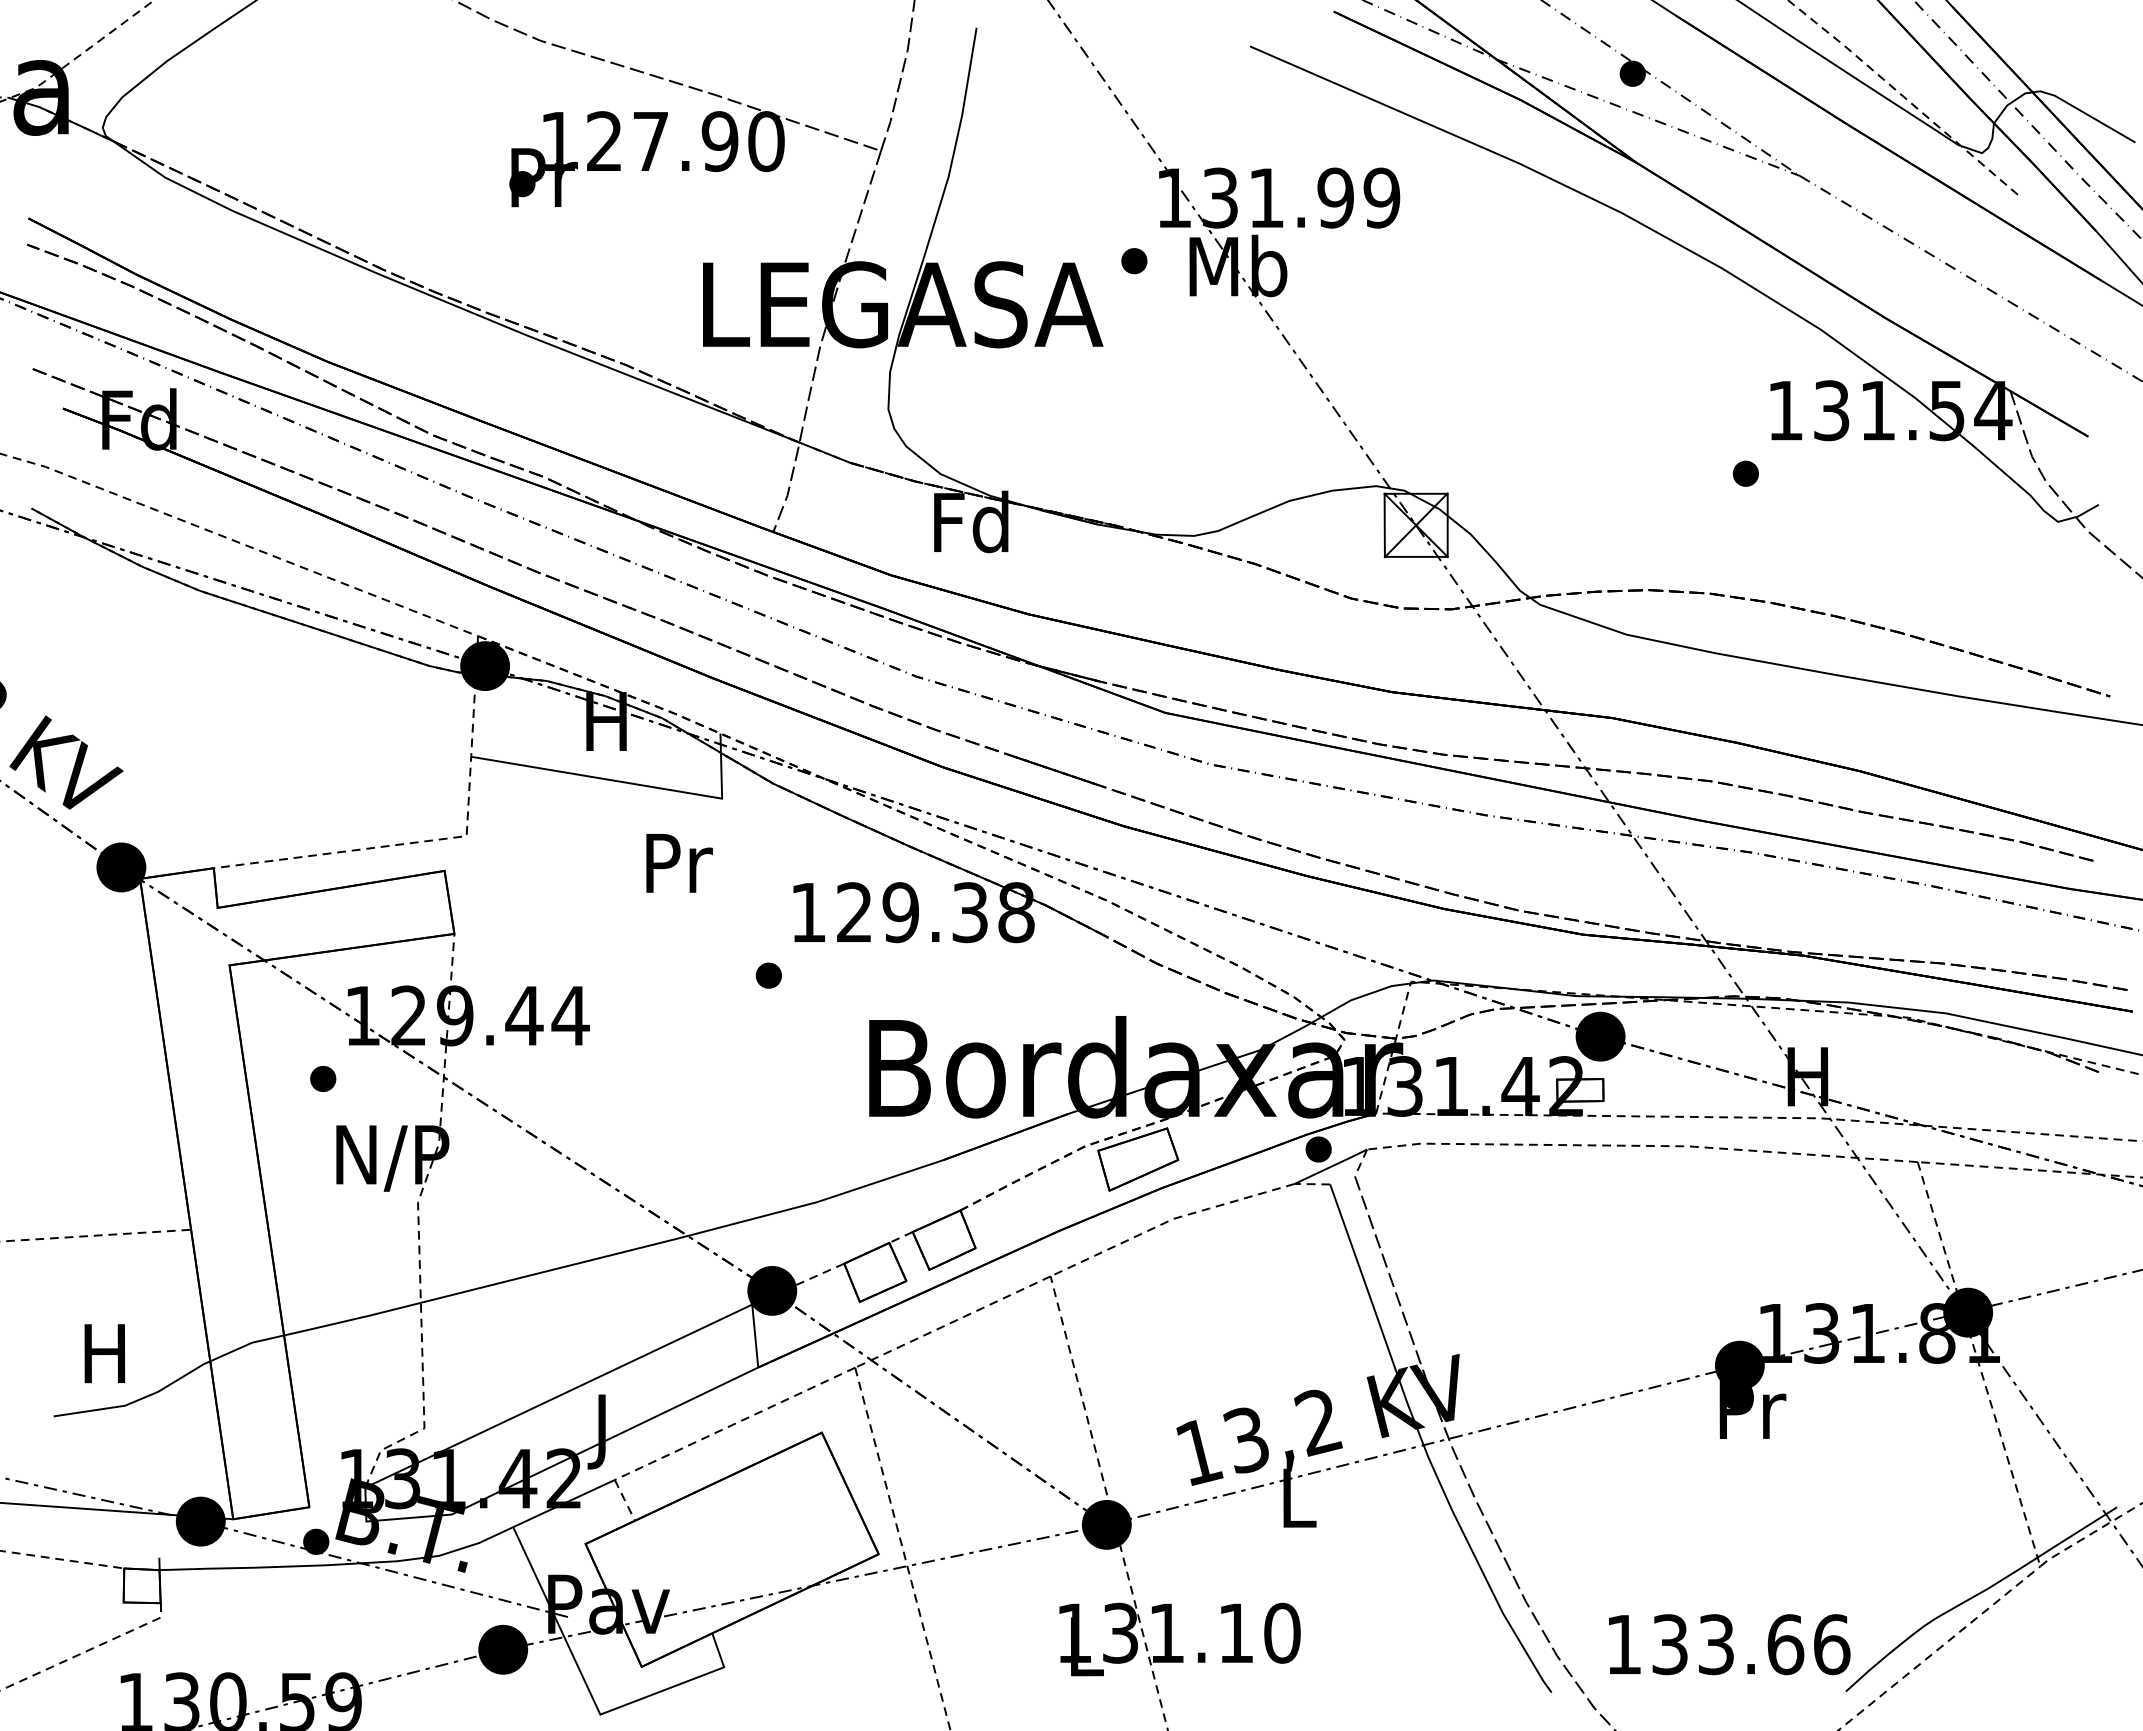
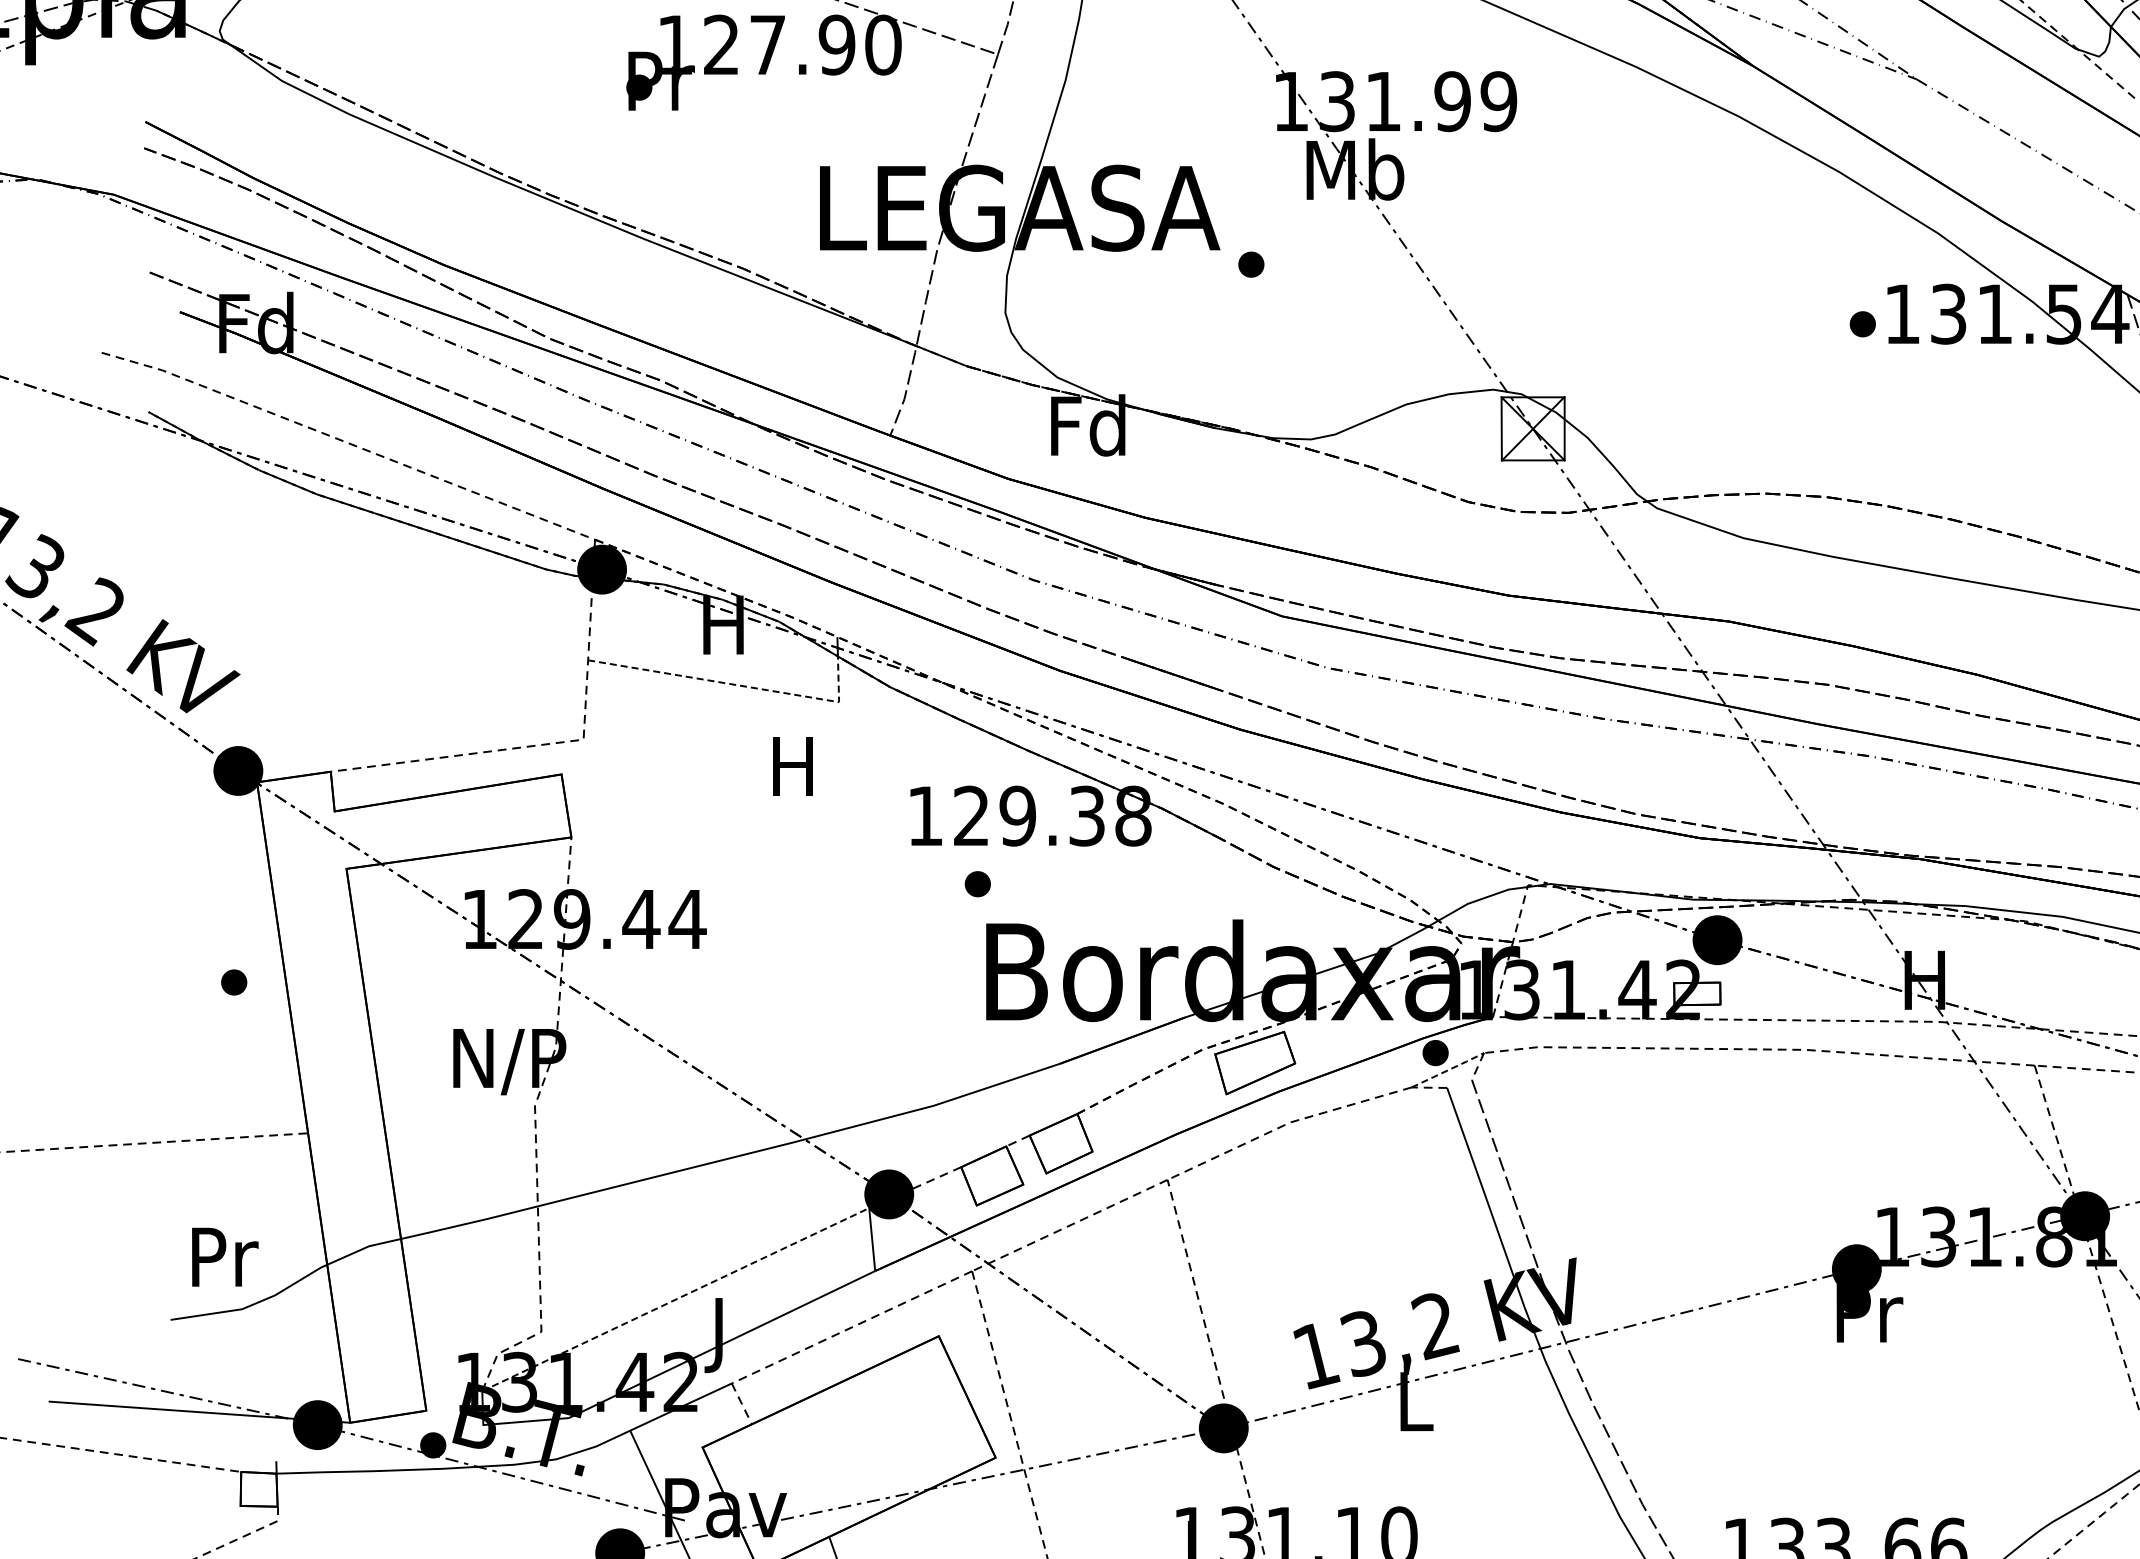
part: (1134, 261) -> (1251, 265), moved
part: (1745, 473) -> (1862, 324), moved
line: (619, 781) -> (736, 685), solid -> dashed
text: (679, 863) -> (796, 767), Pr -> H
part: (768, 975) -> (977, 884), moved
part: (323, 1078) -> (234, 982), moved
line: (1331, 1166) -> (1448, 1070), solid -> dashed
text: (108, 1353) -> (225, 1257), H -> Pr
line: (559, 1395) -> (676, 1299), solid -> dashed

